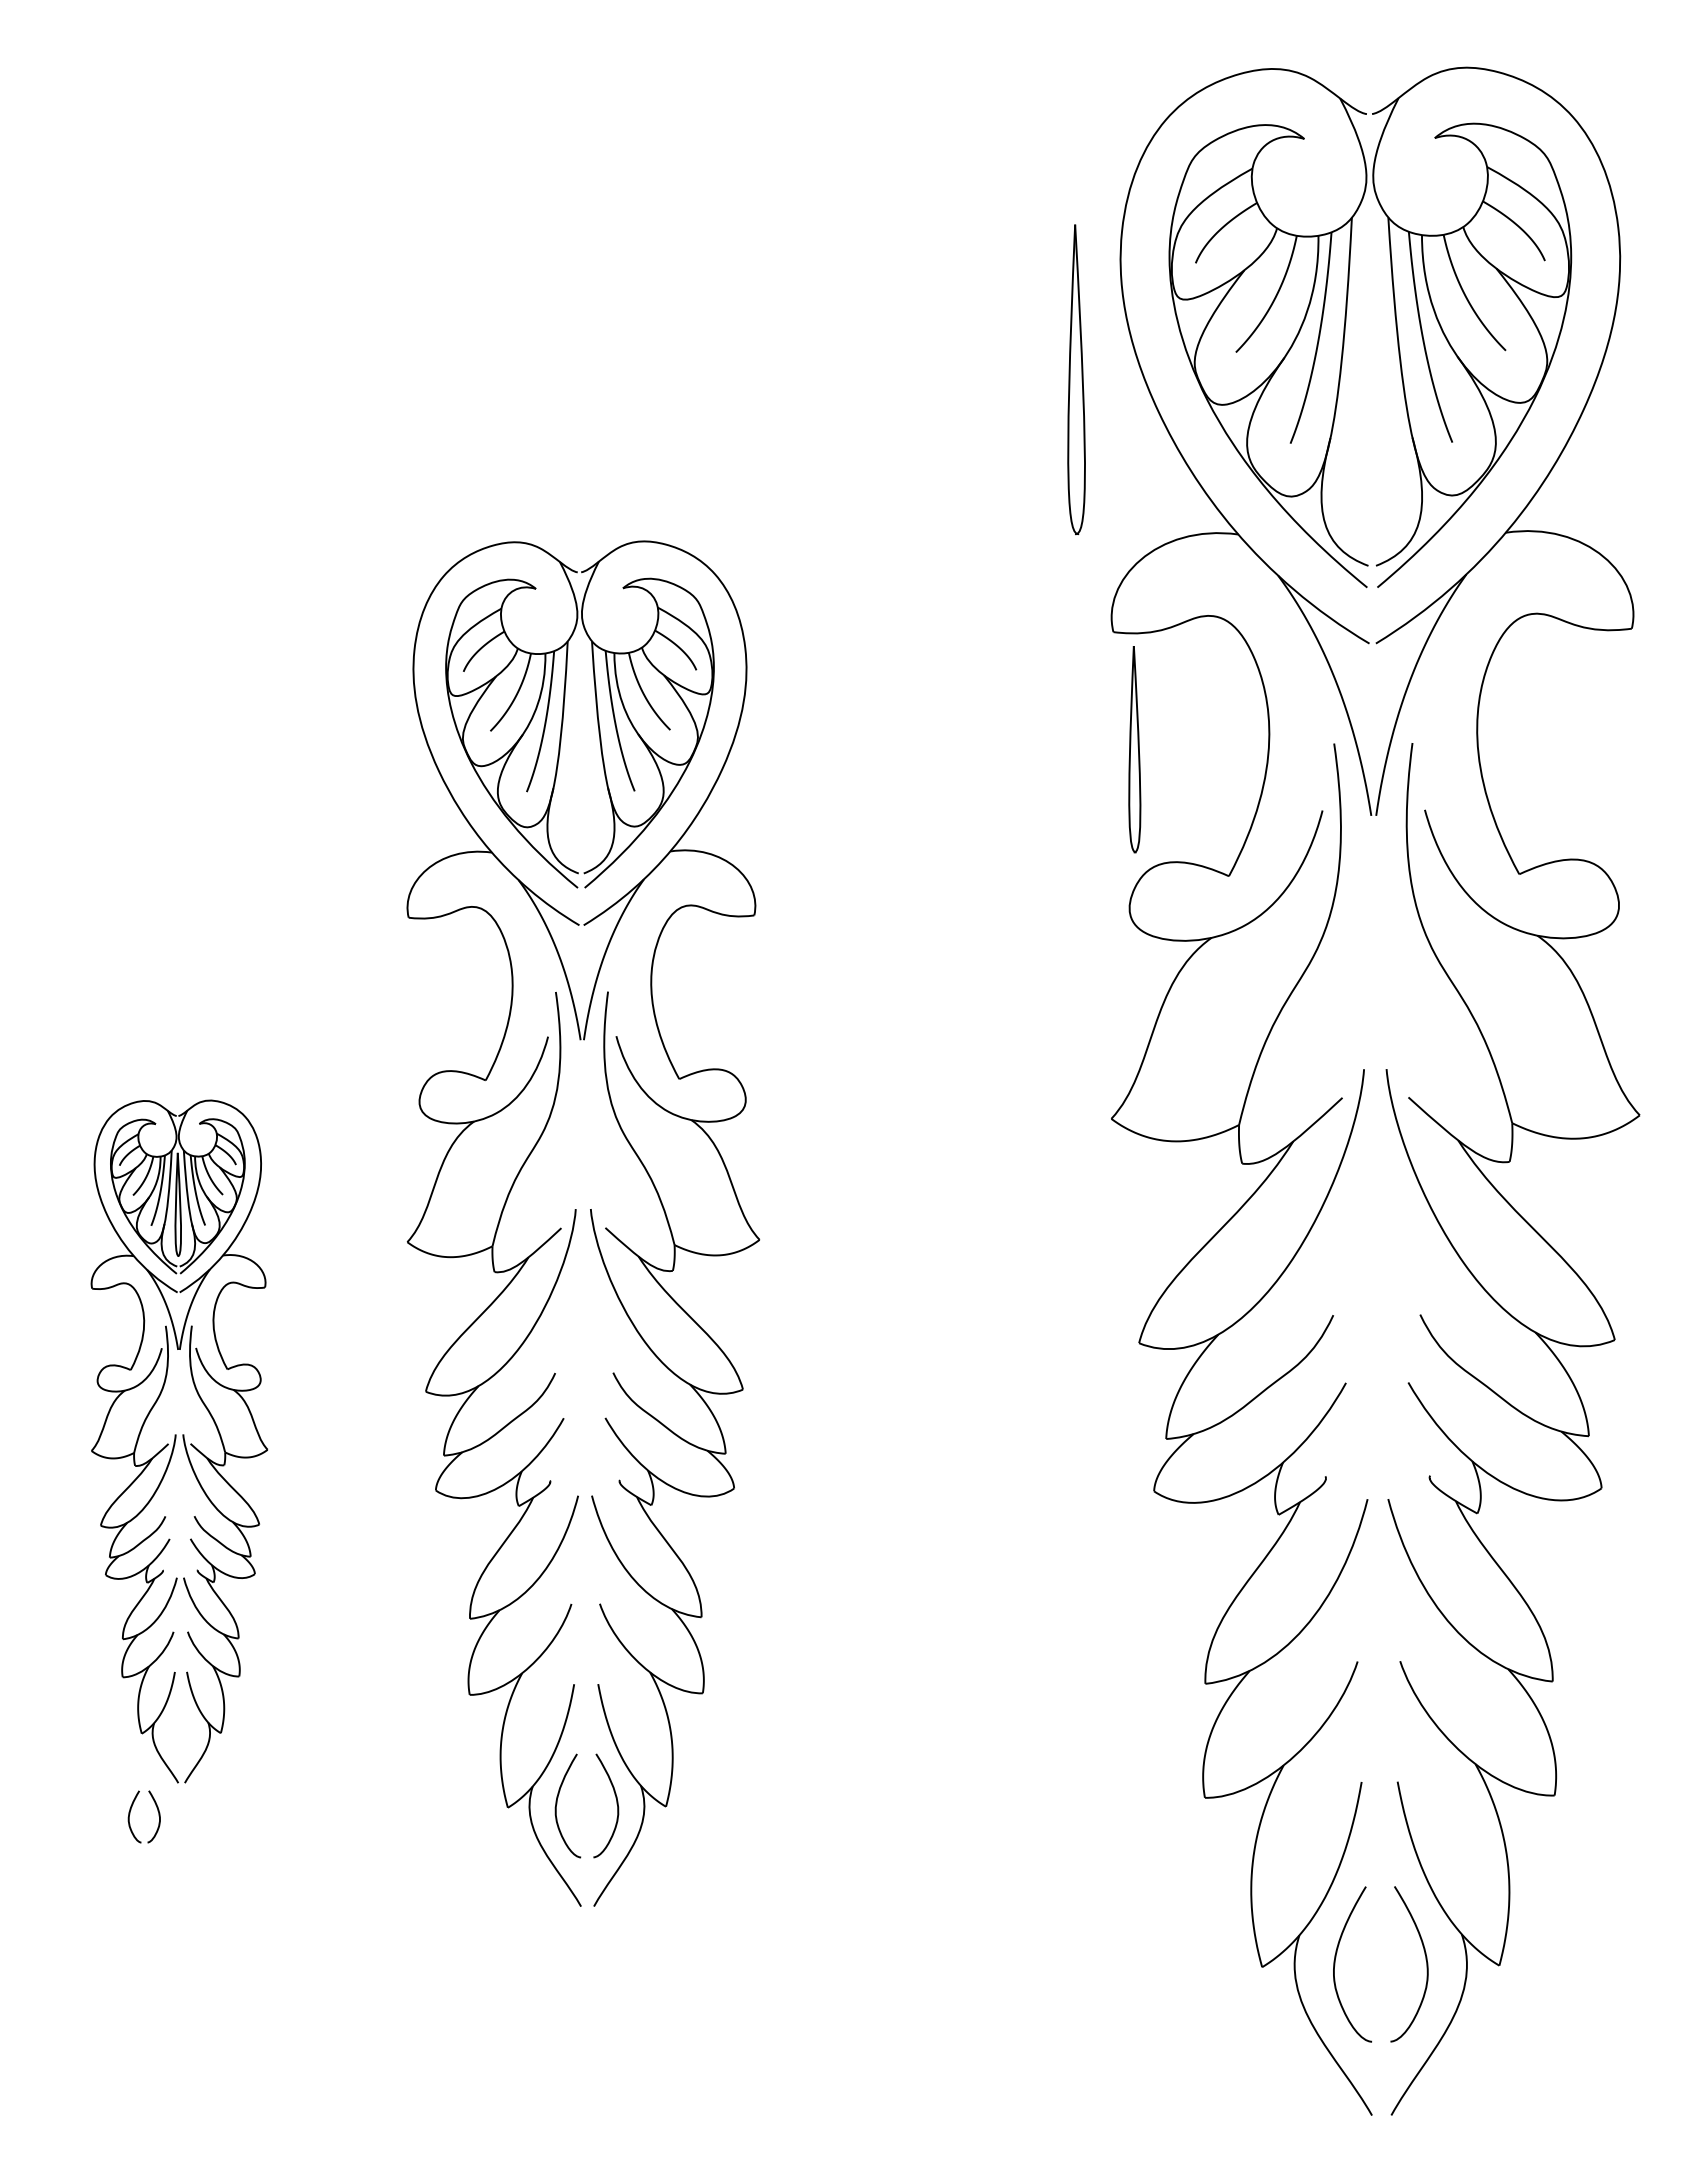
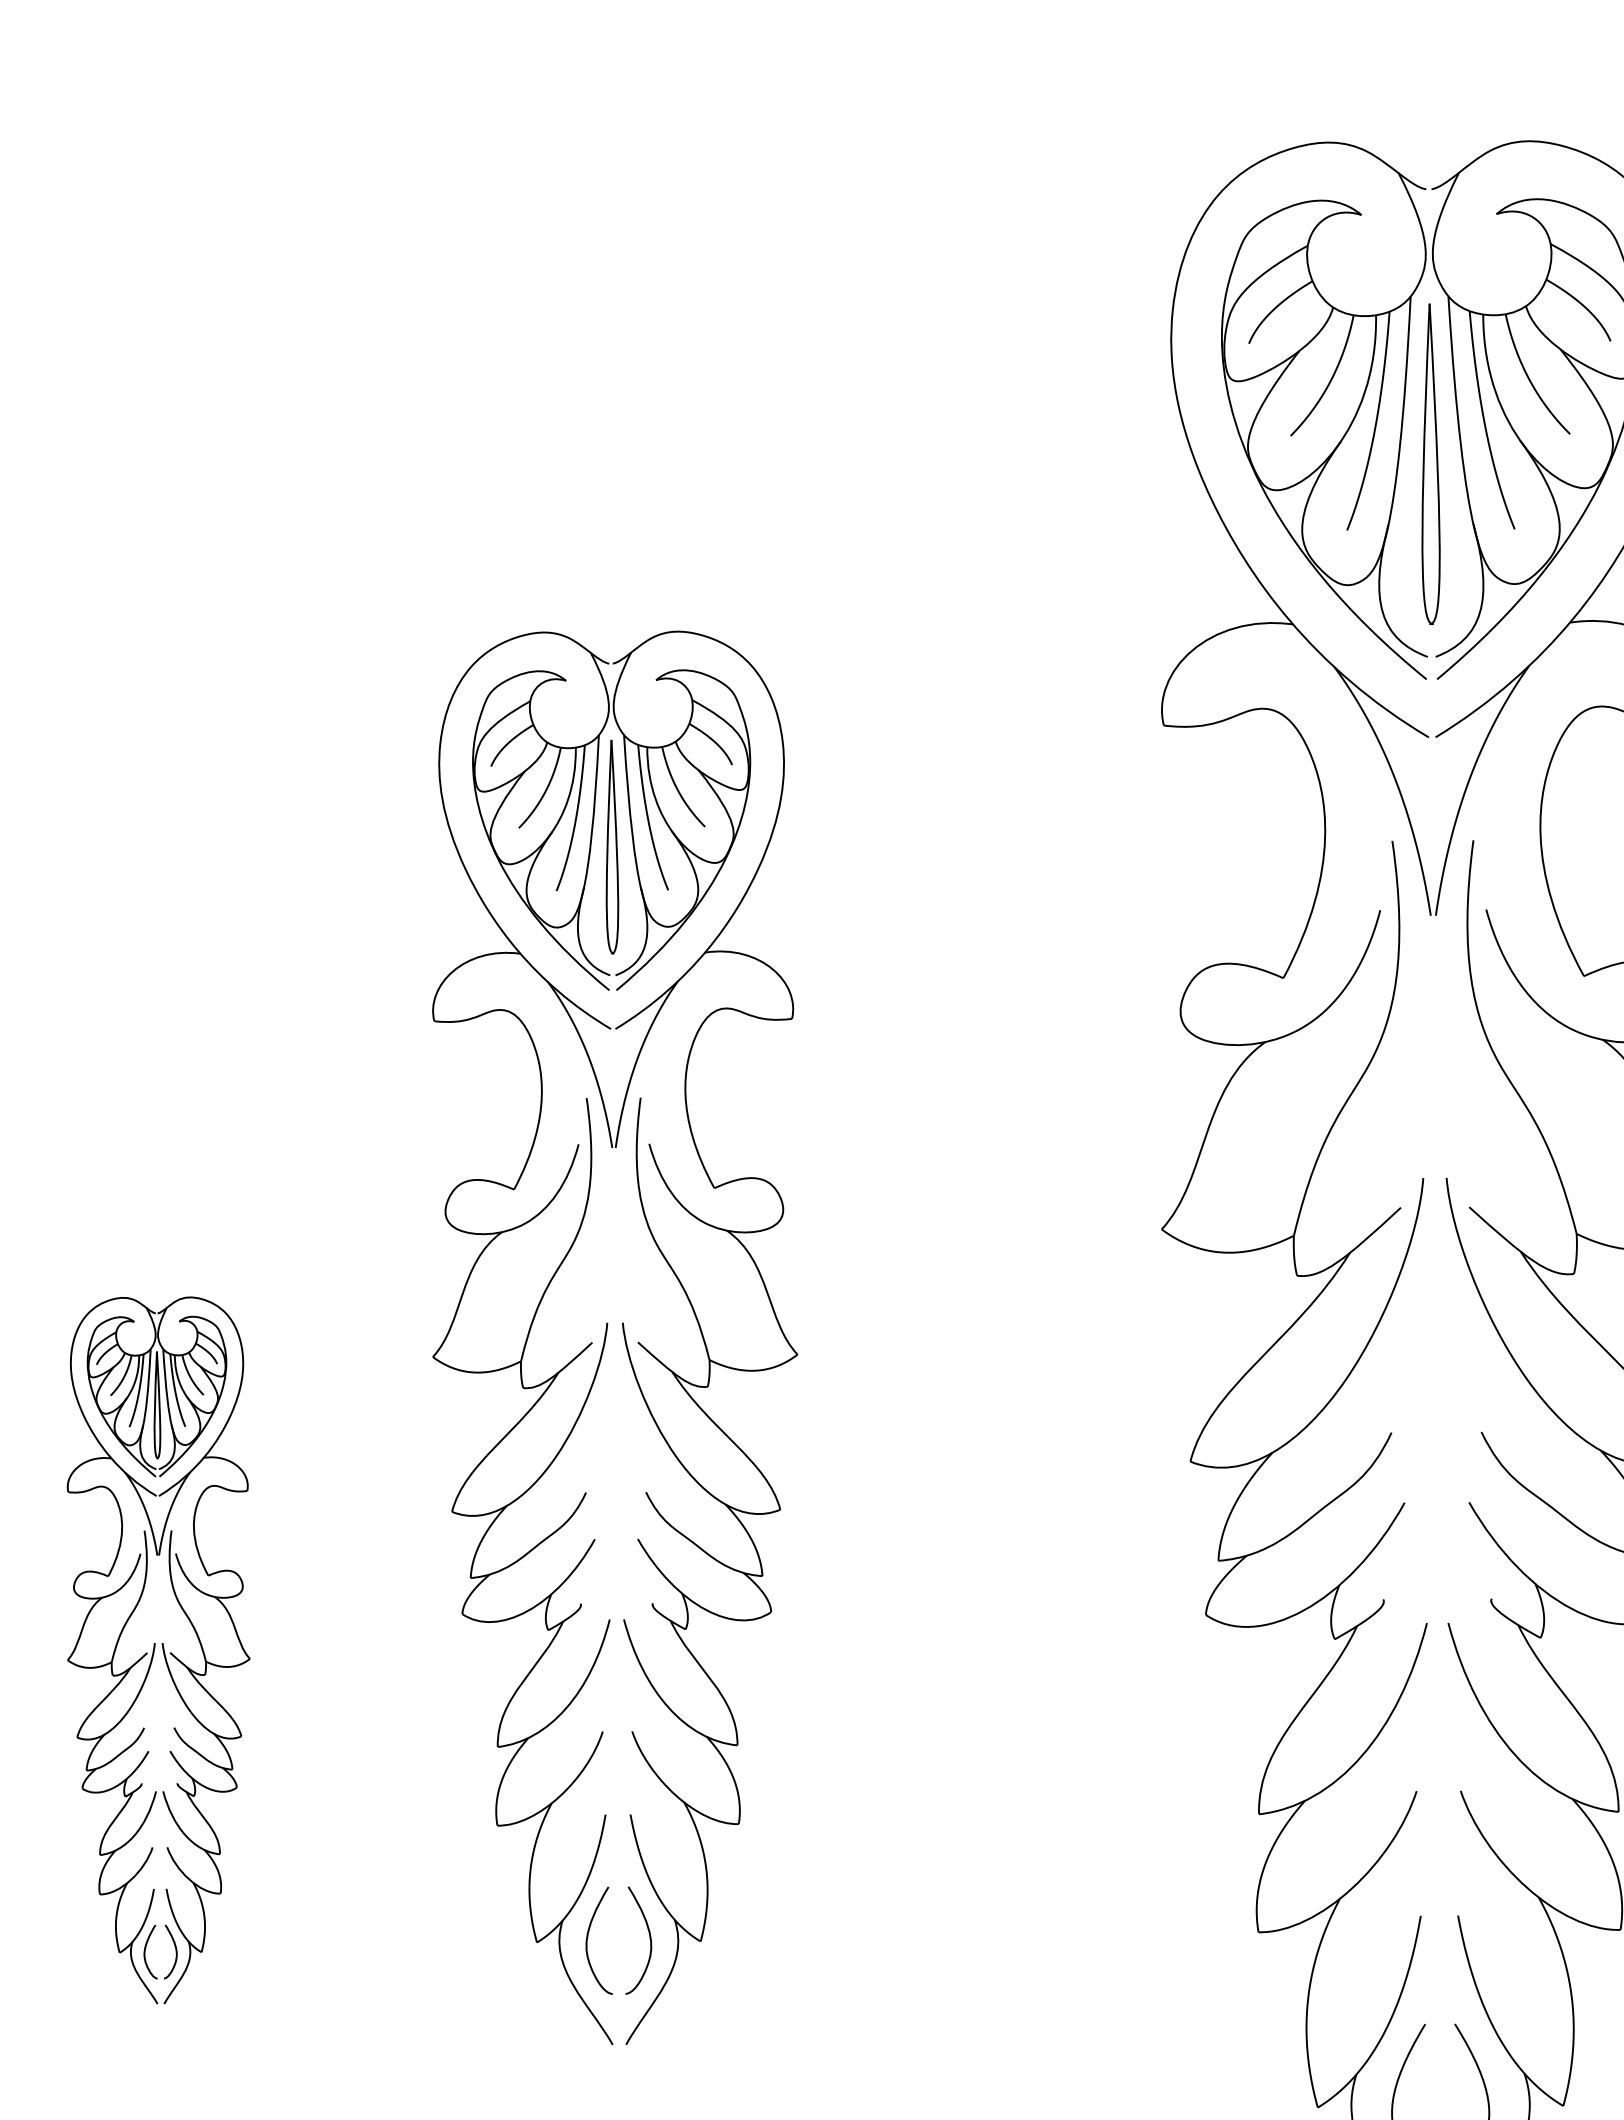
part: (1076, 379) -> (1430, 464), moved
part: (1134, 749) -> (612, 847), moved
part: (179, 1441) -> (158, 1650), moved

